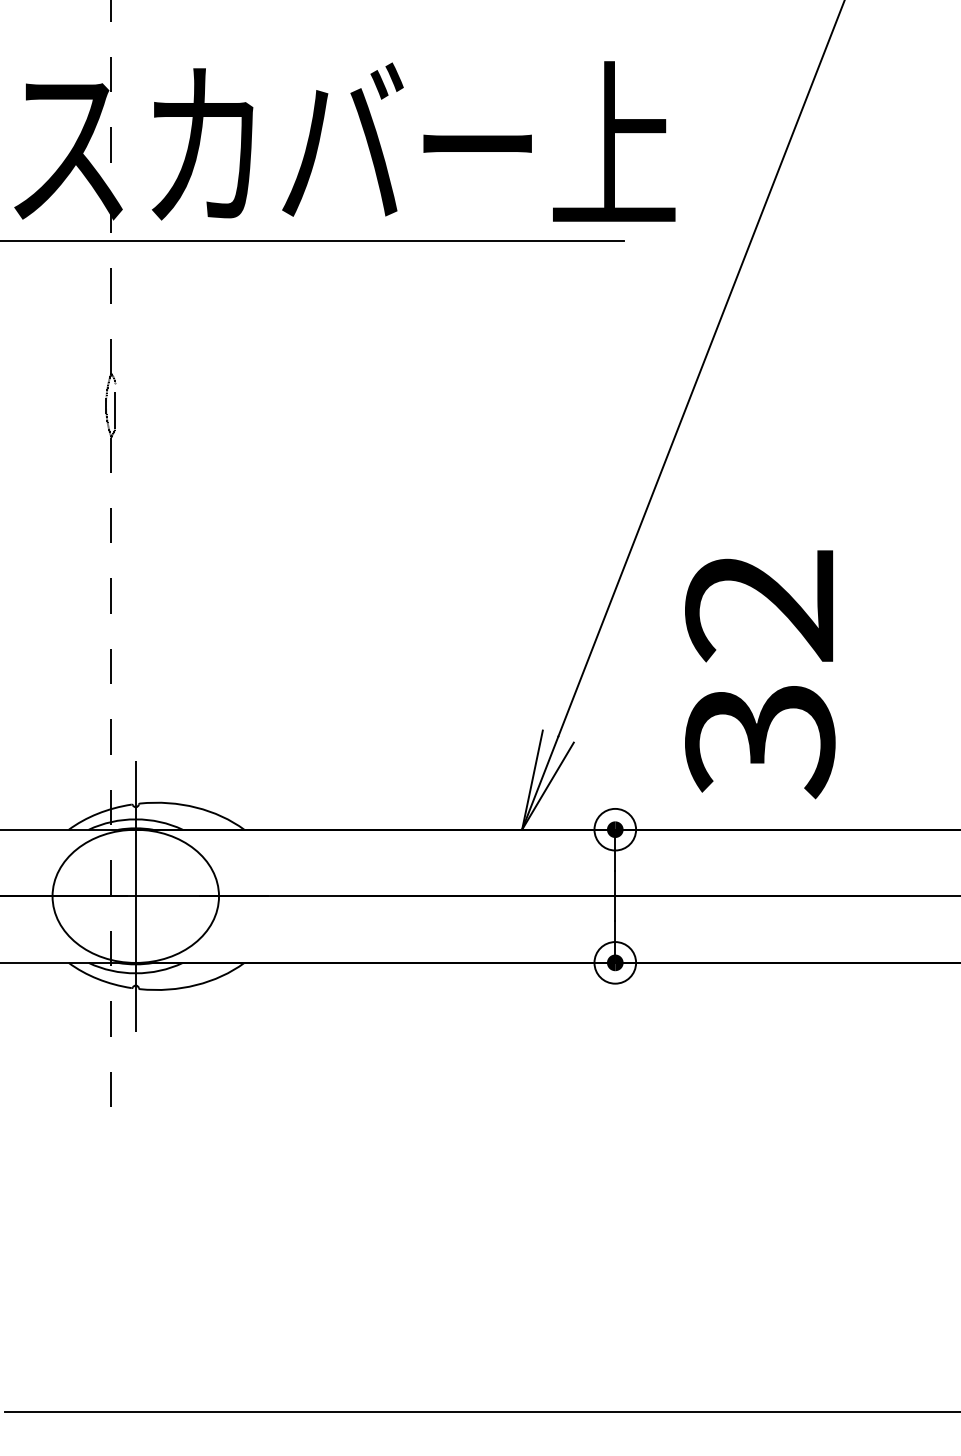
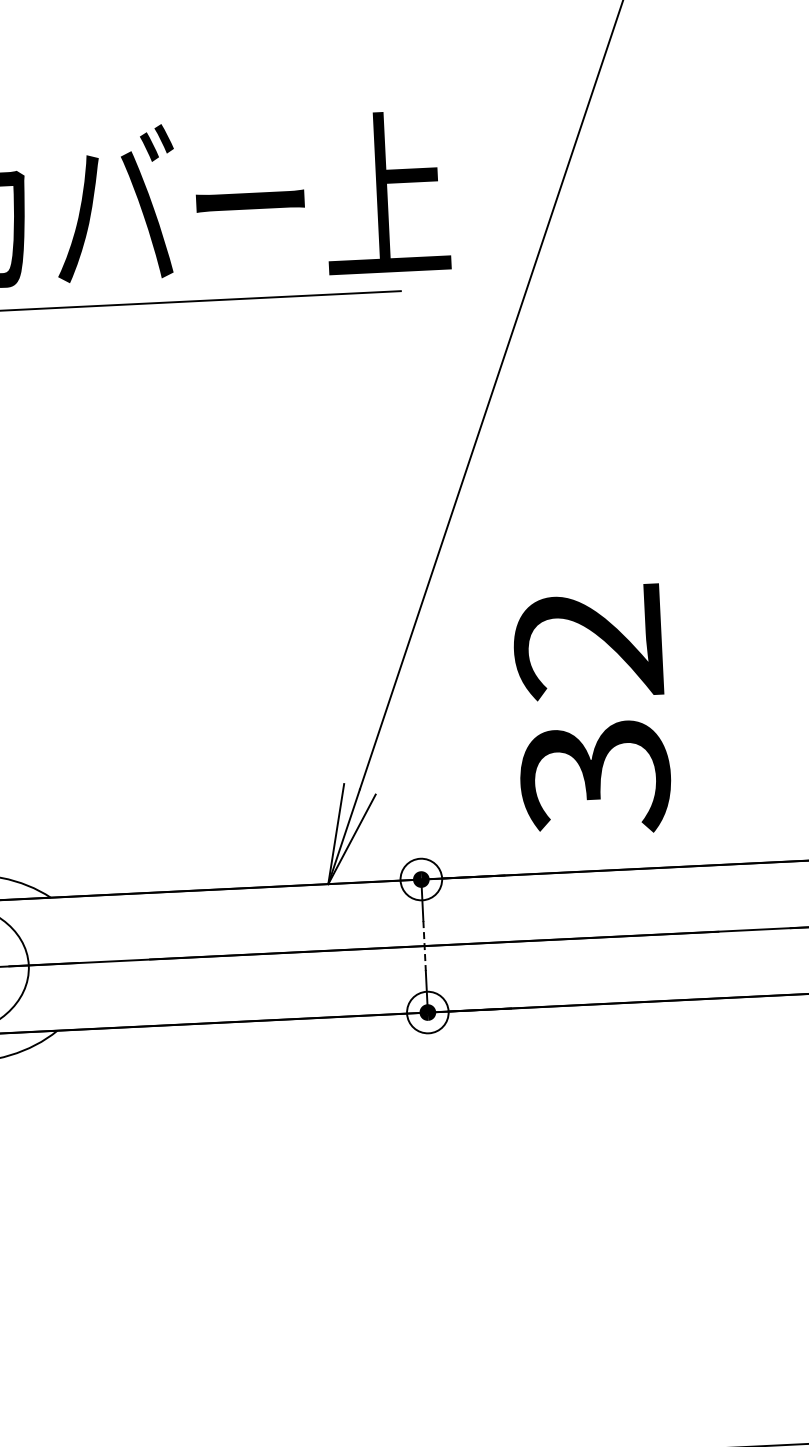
text: (760, 674) -> (592, 710), moved
line: (615, 896) -> (424, 946), solid -> dashed

